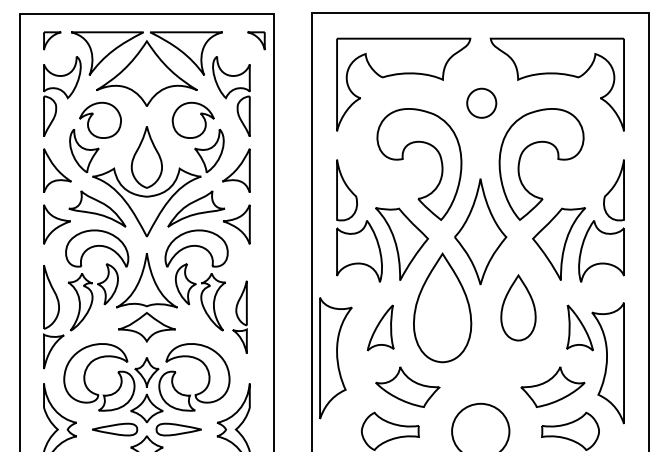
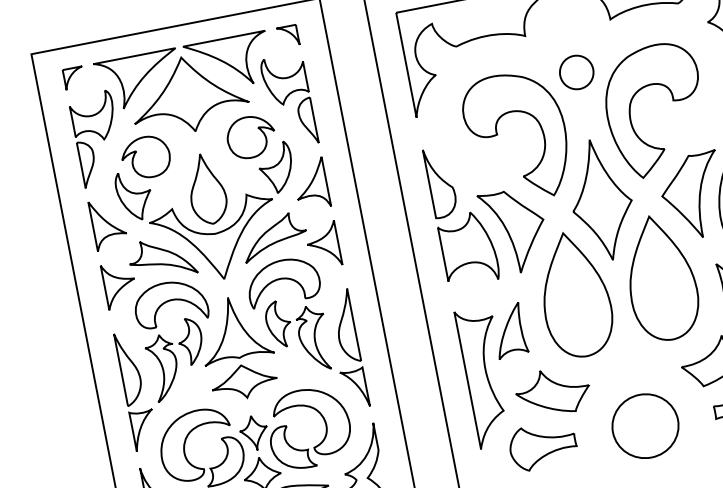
part: (256, 40) -> (288, 35), moved
part: (481, 102) -> (576, 71), moved
part: (518, 307) -> (660, 277), size x1.67
part: (239, 317) -> (347, 350), size x1.43
part: (335, 358) -> (485, 377), moved

